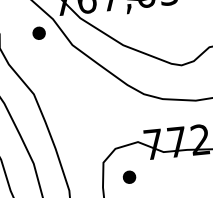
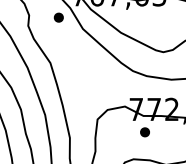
part: (128, 177) -> (144, 132), moved

